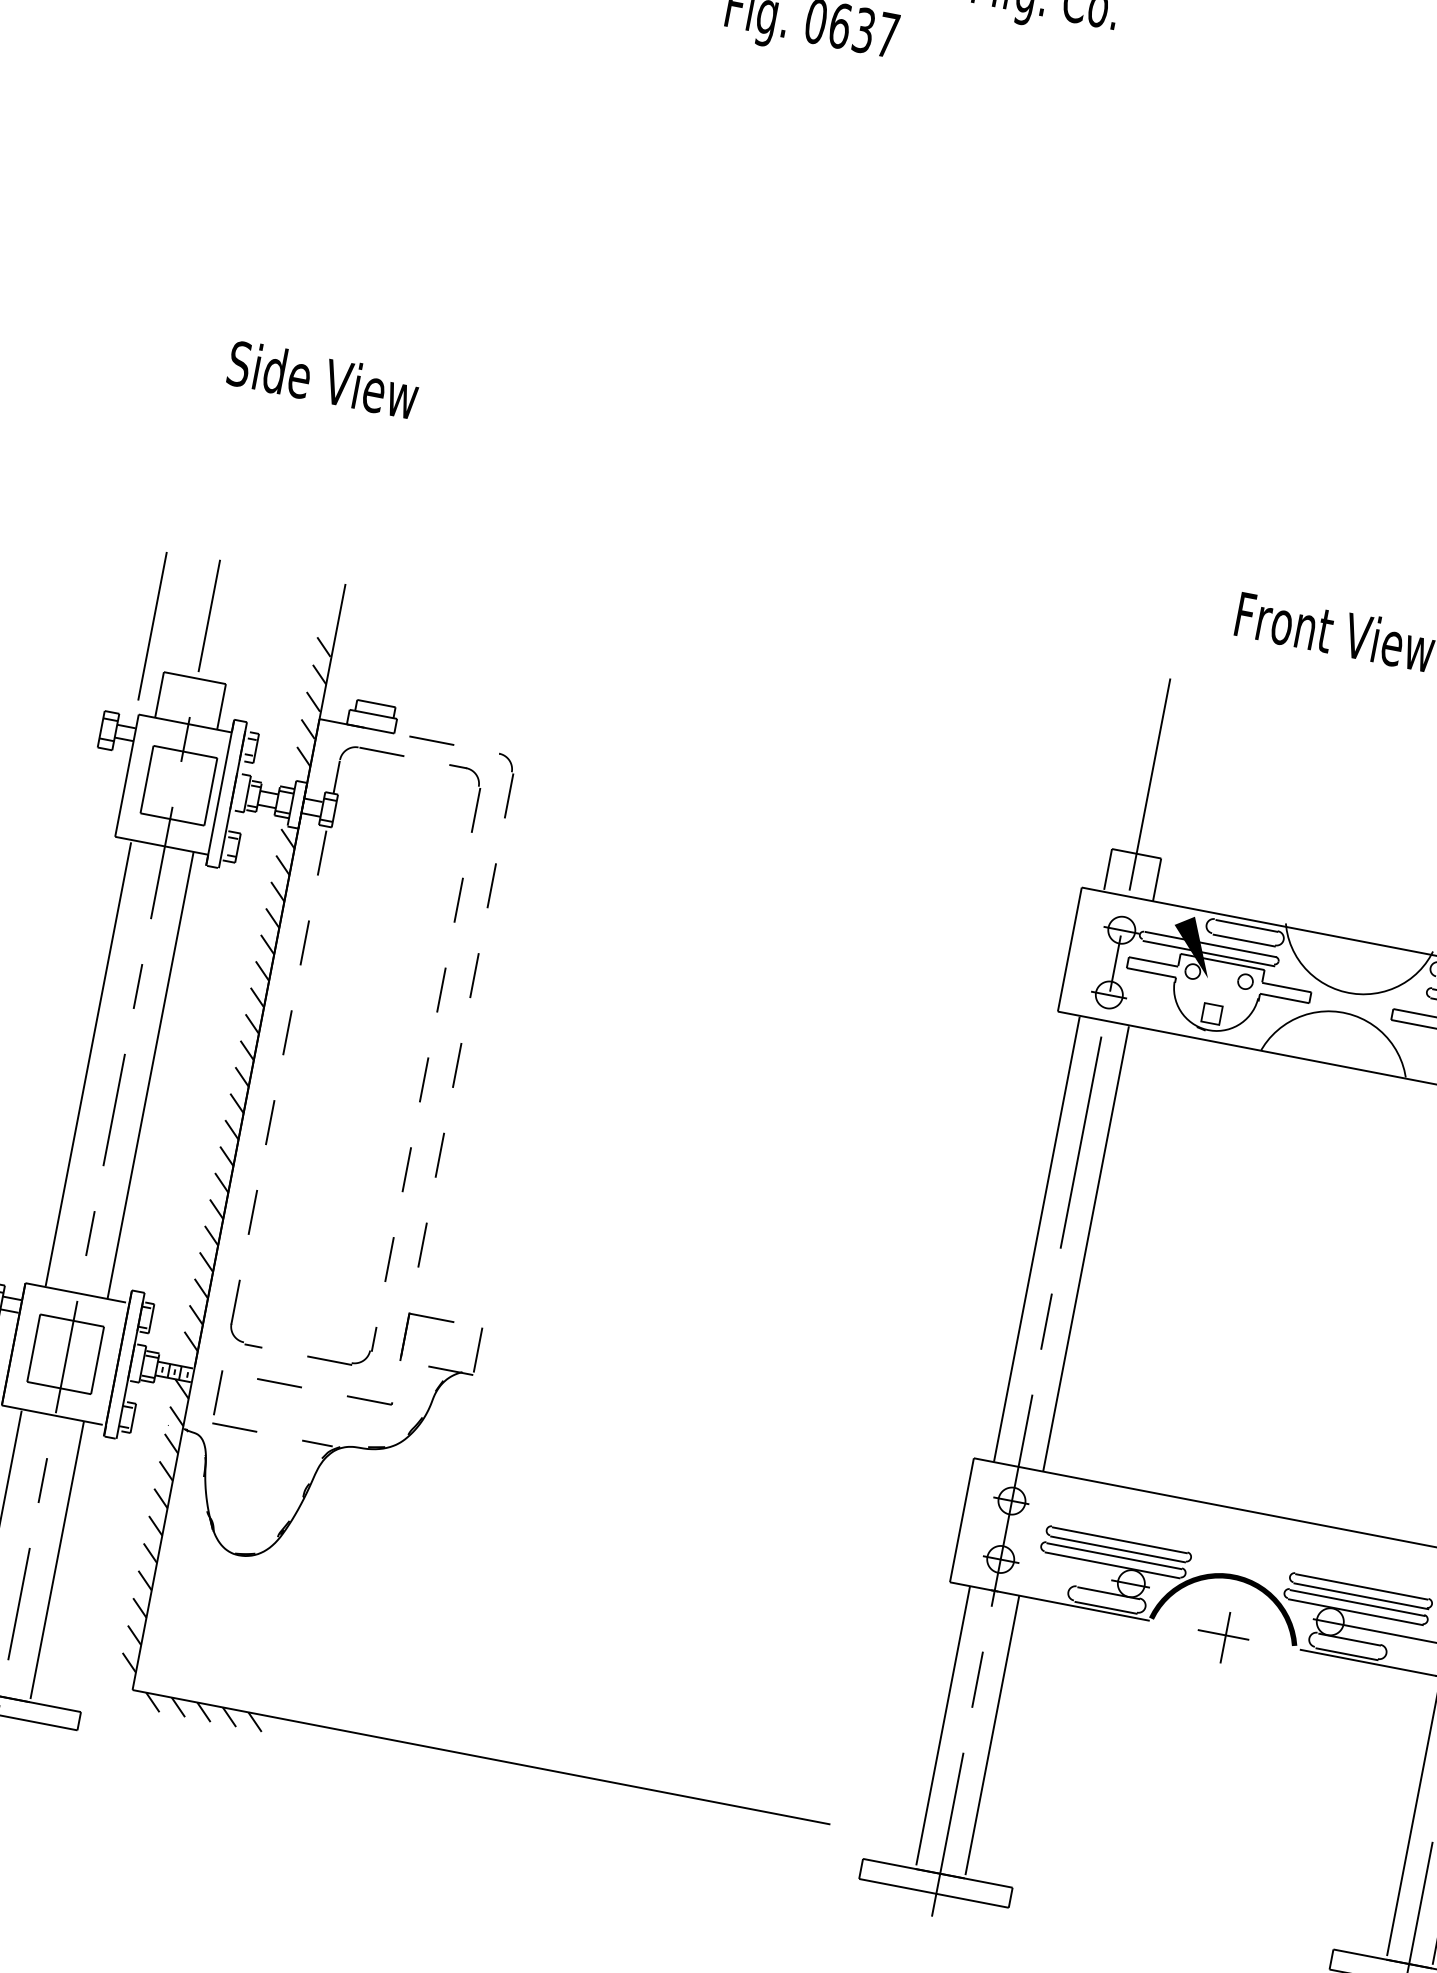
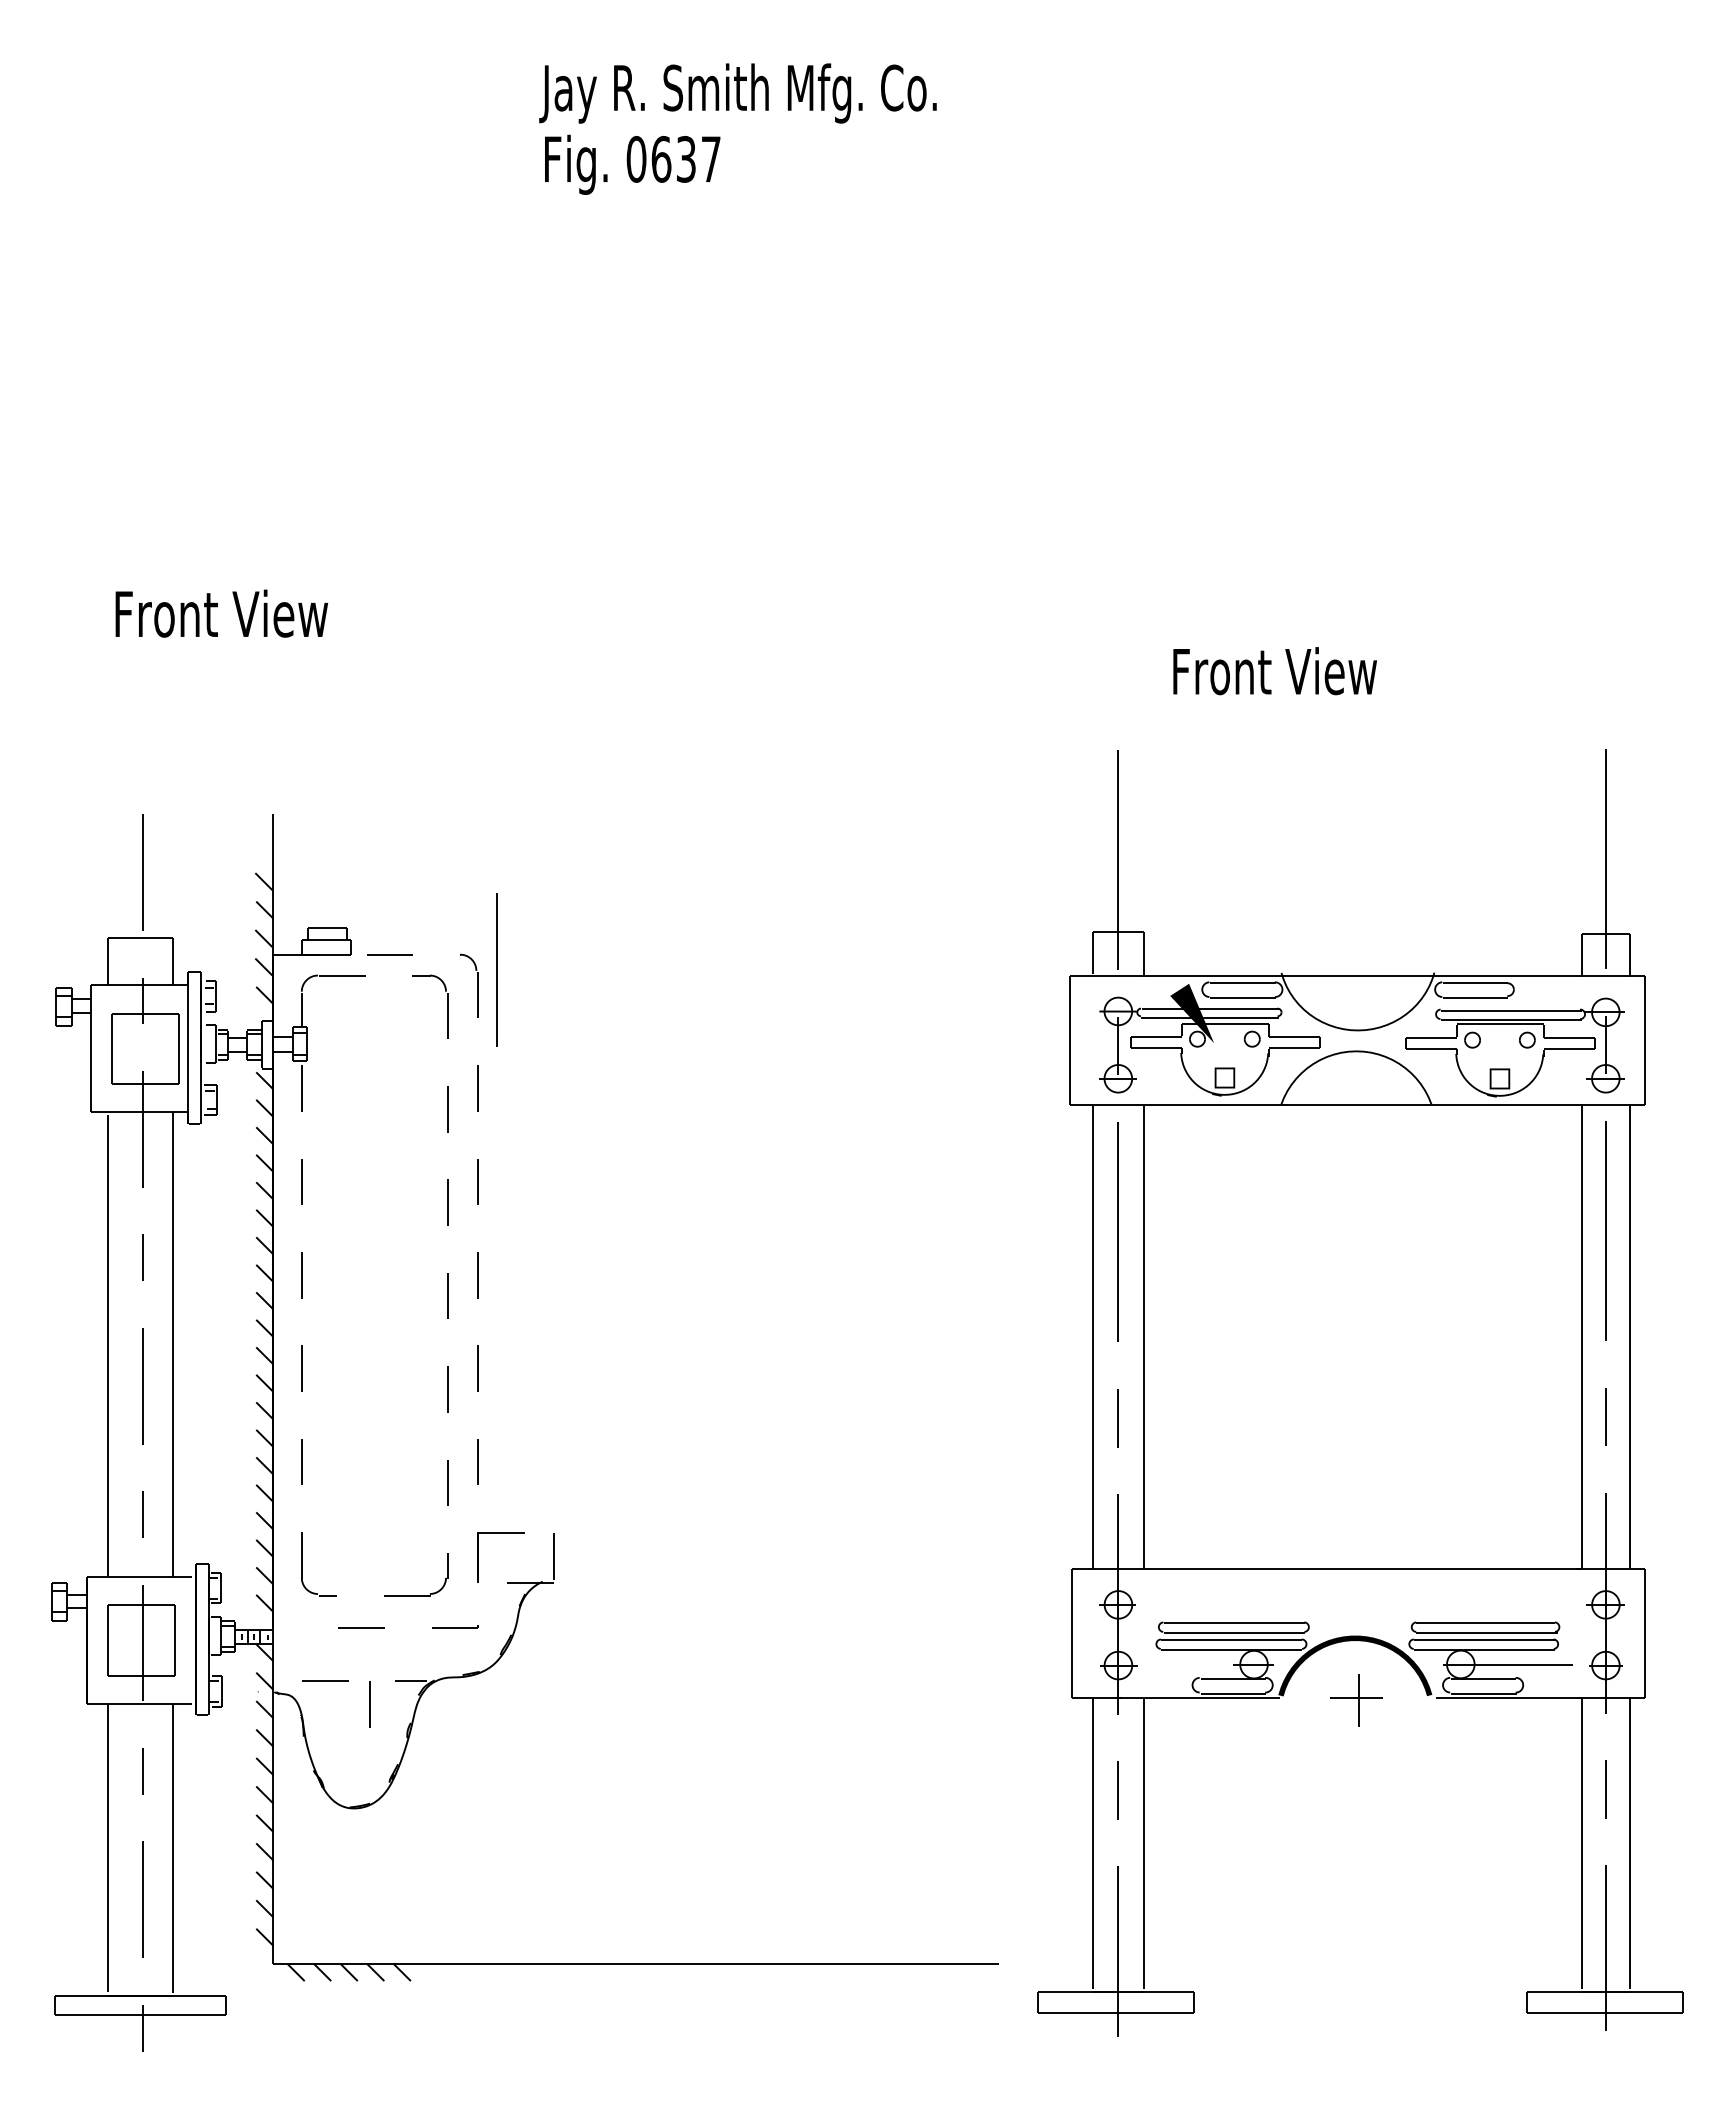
text: (332, 381) -> (221, 613), Side View -> Front View
line: (152, 625) -> (496, 969), moved
line: (217, 1392) -> (369, 1704), moved

